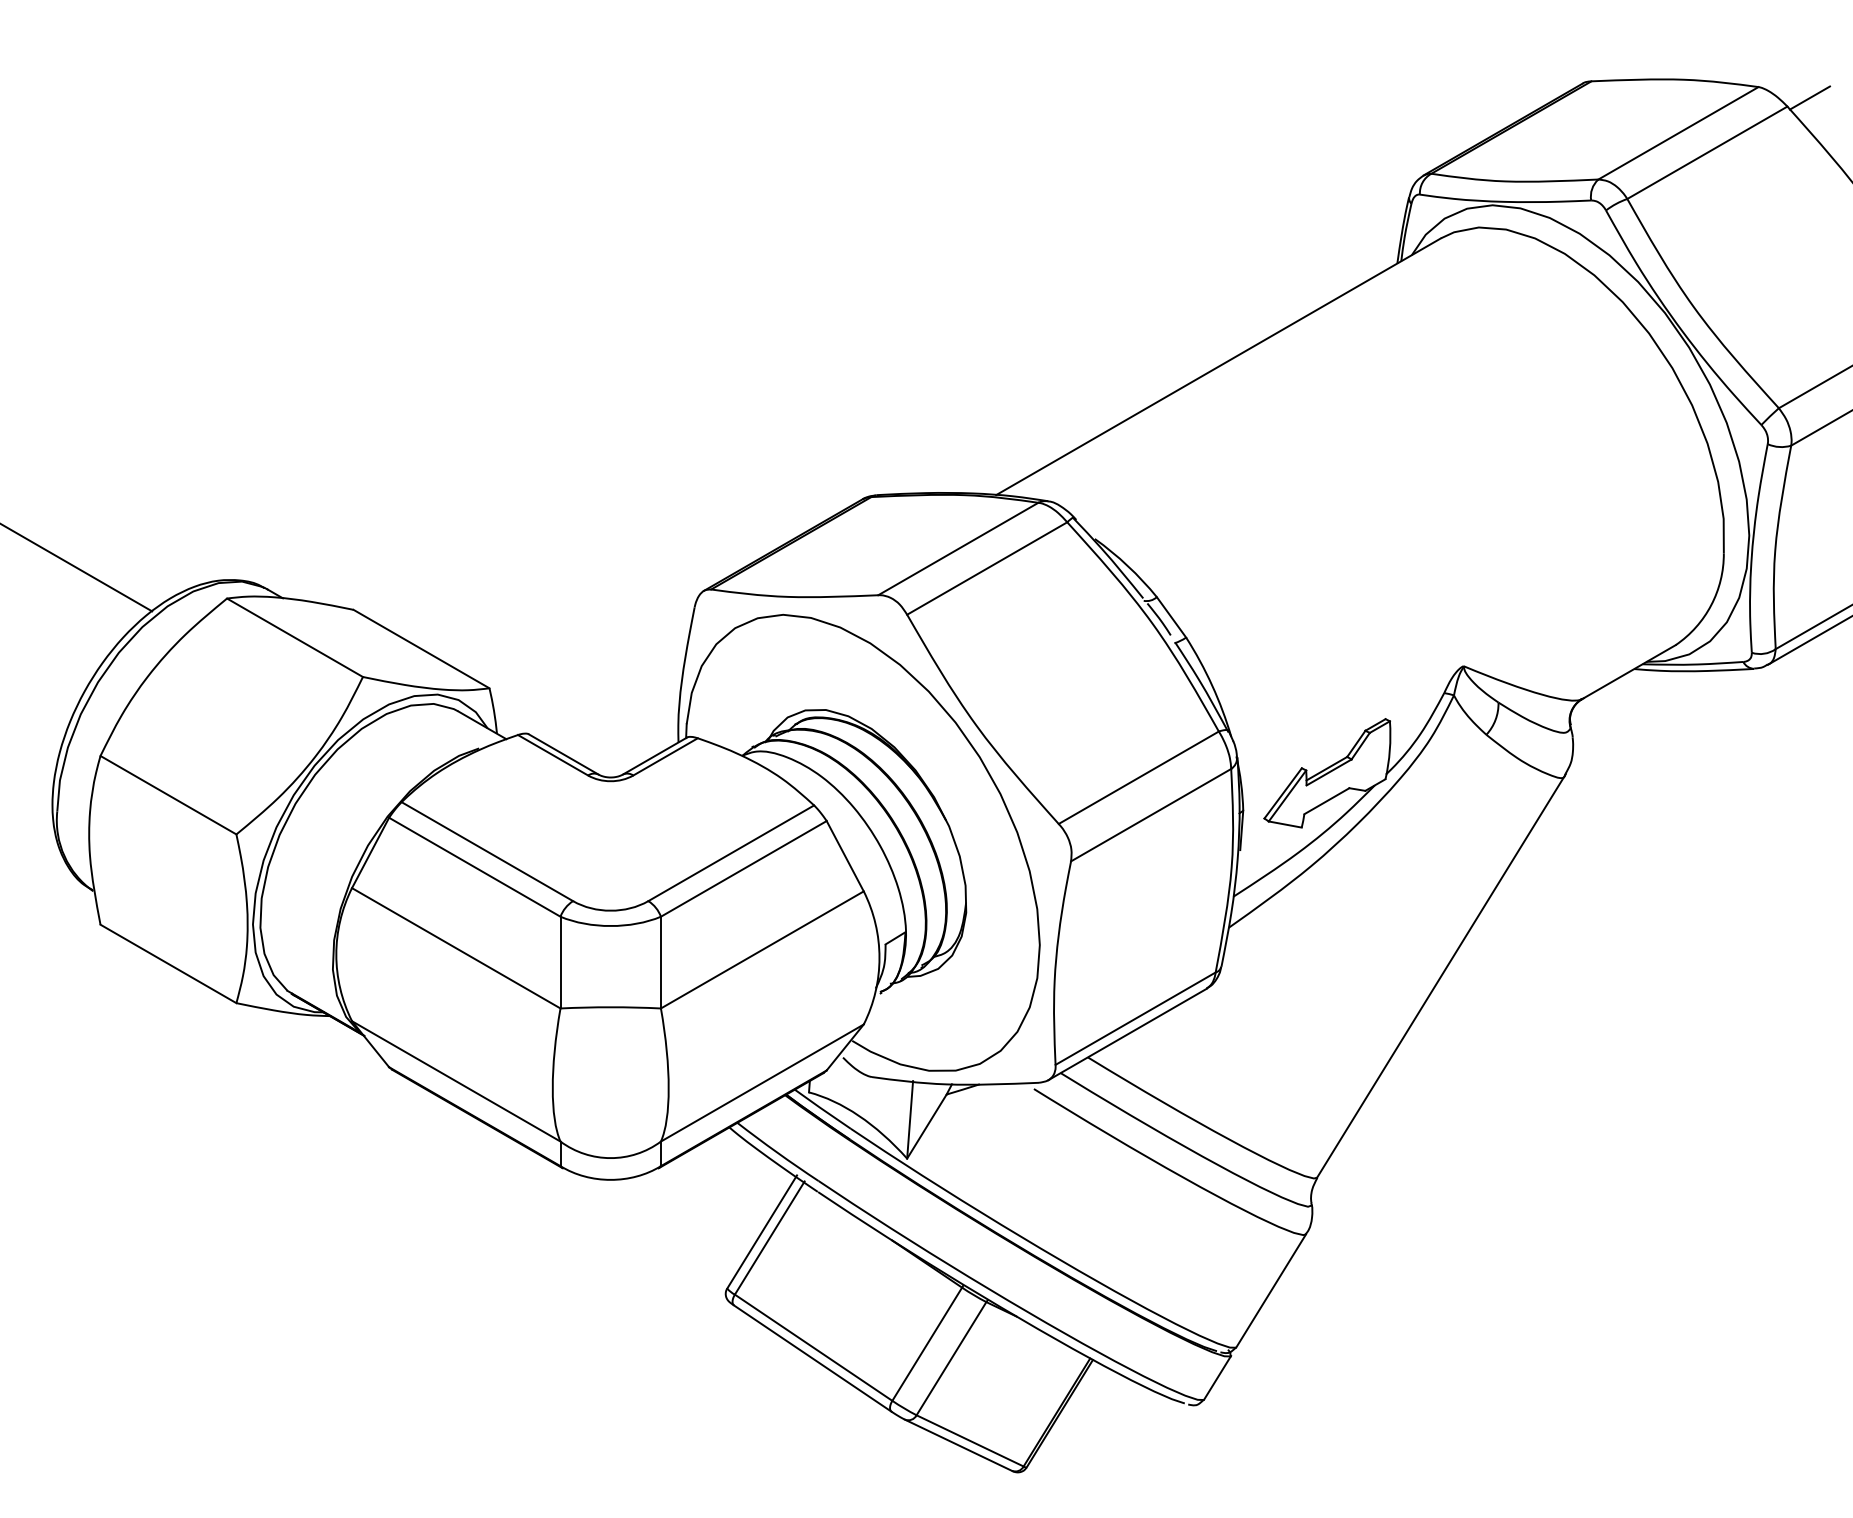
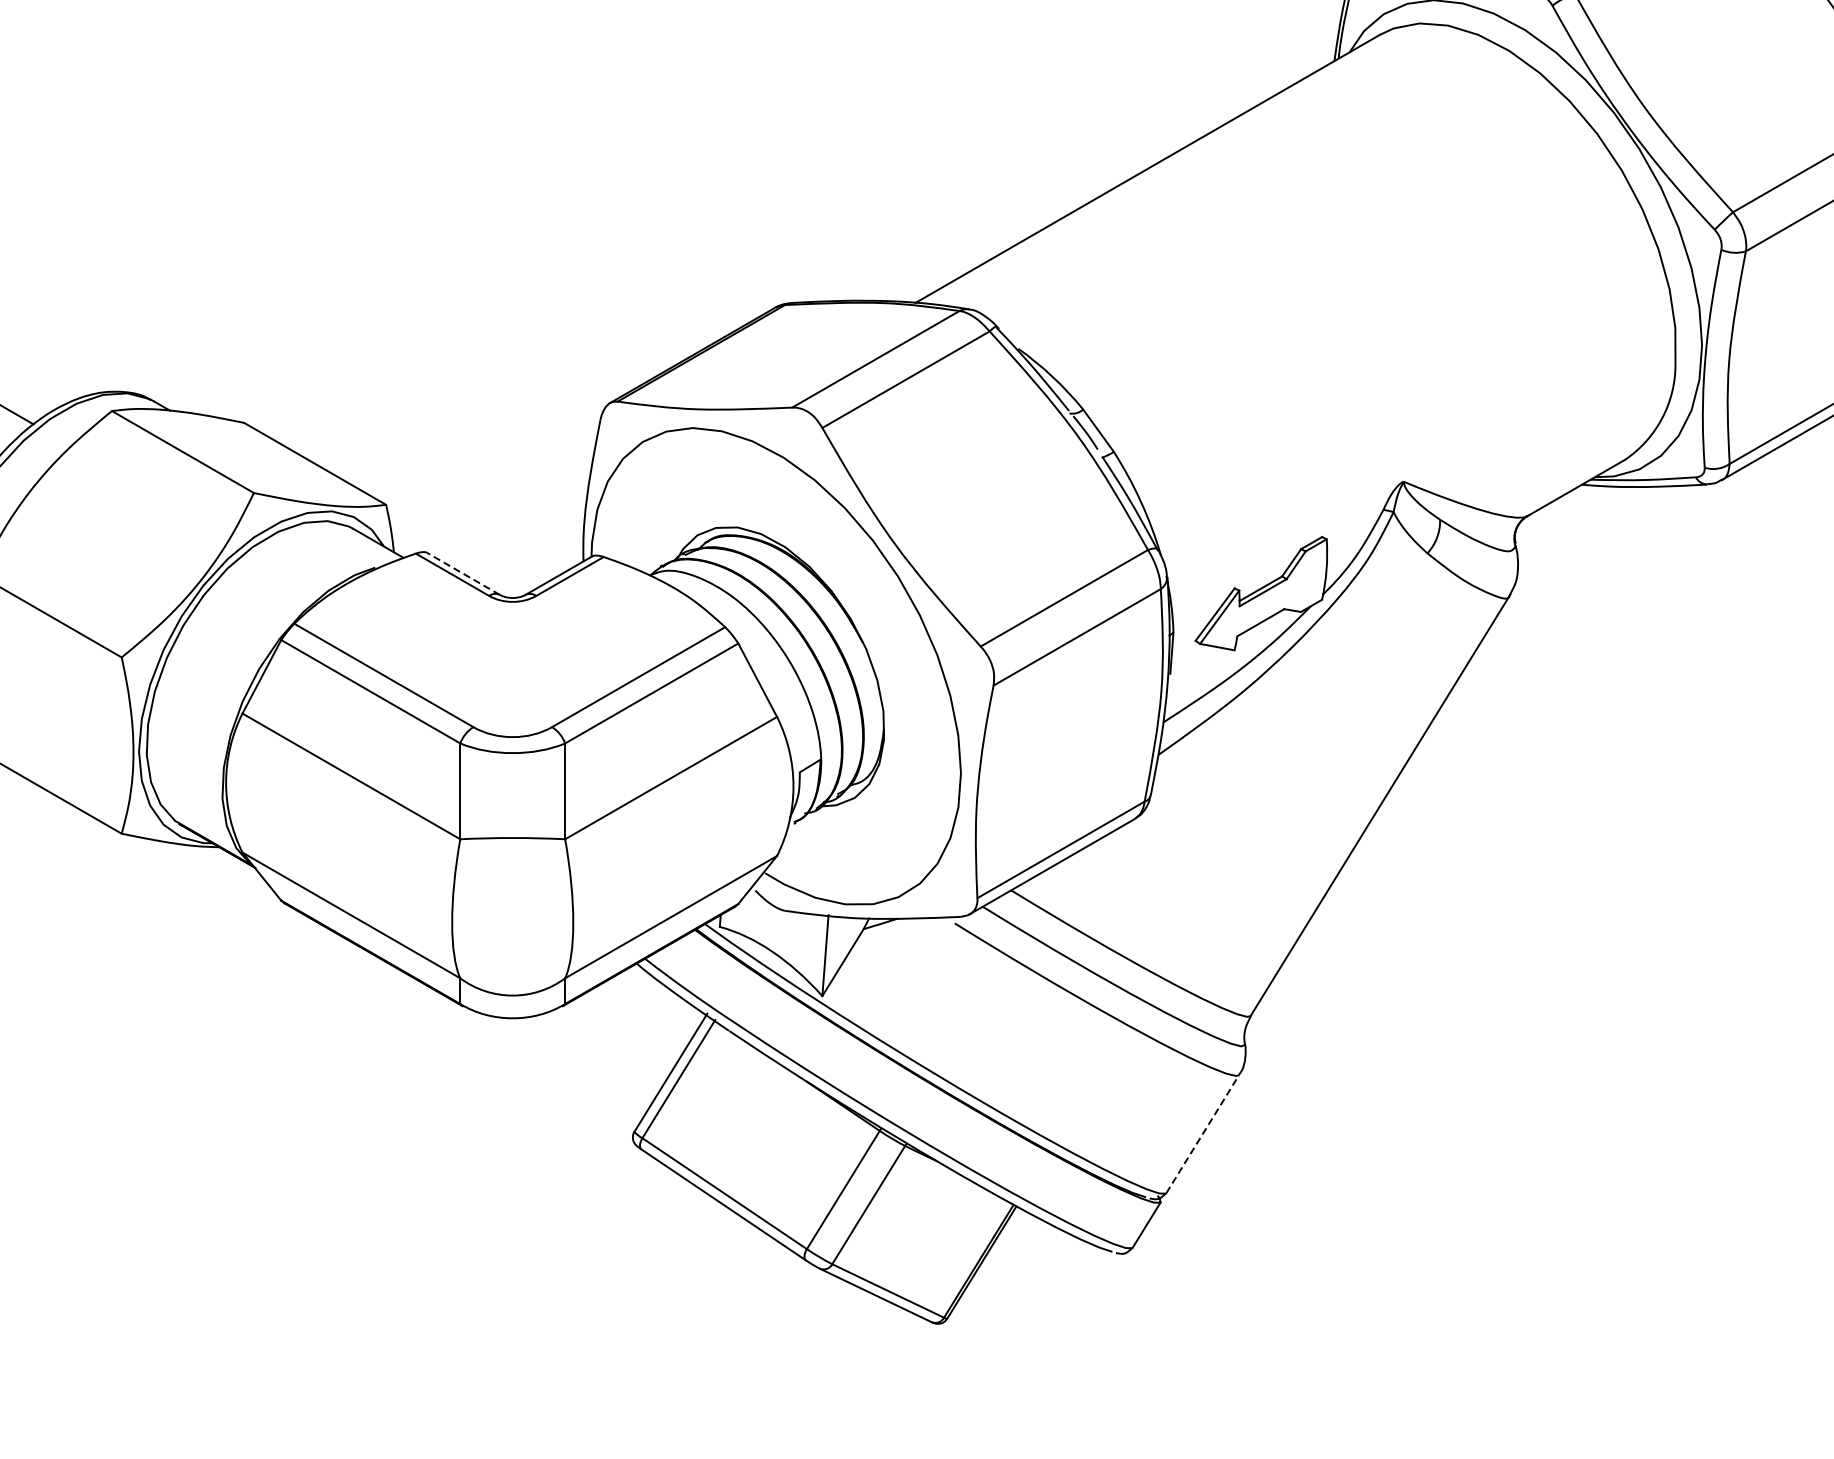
line: (563, 754) -> (463, 573), solid -> dashed
line: (1271, 1290) -> (1202, 1133), solid -> dashed

